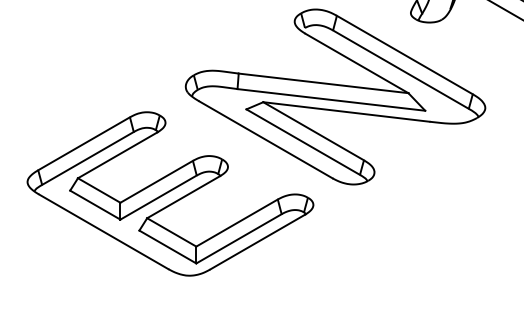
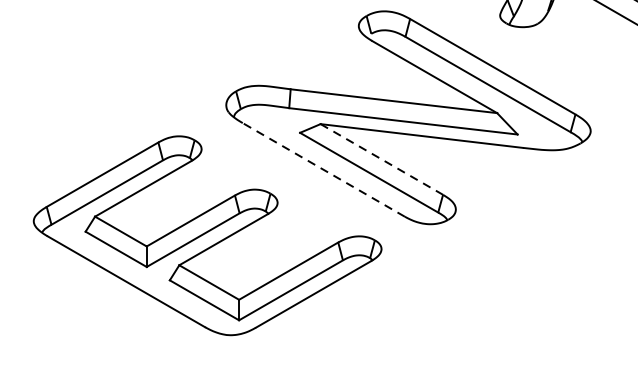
line: (314, 131) -> (382, 159), solid -> dashed
line: (265, 139) -> (323, 169), solid -> dashed

